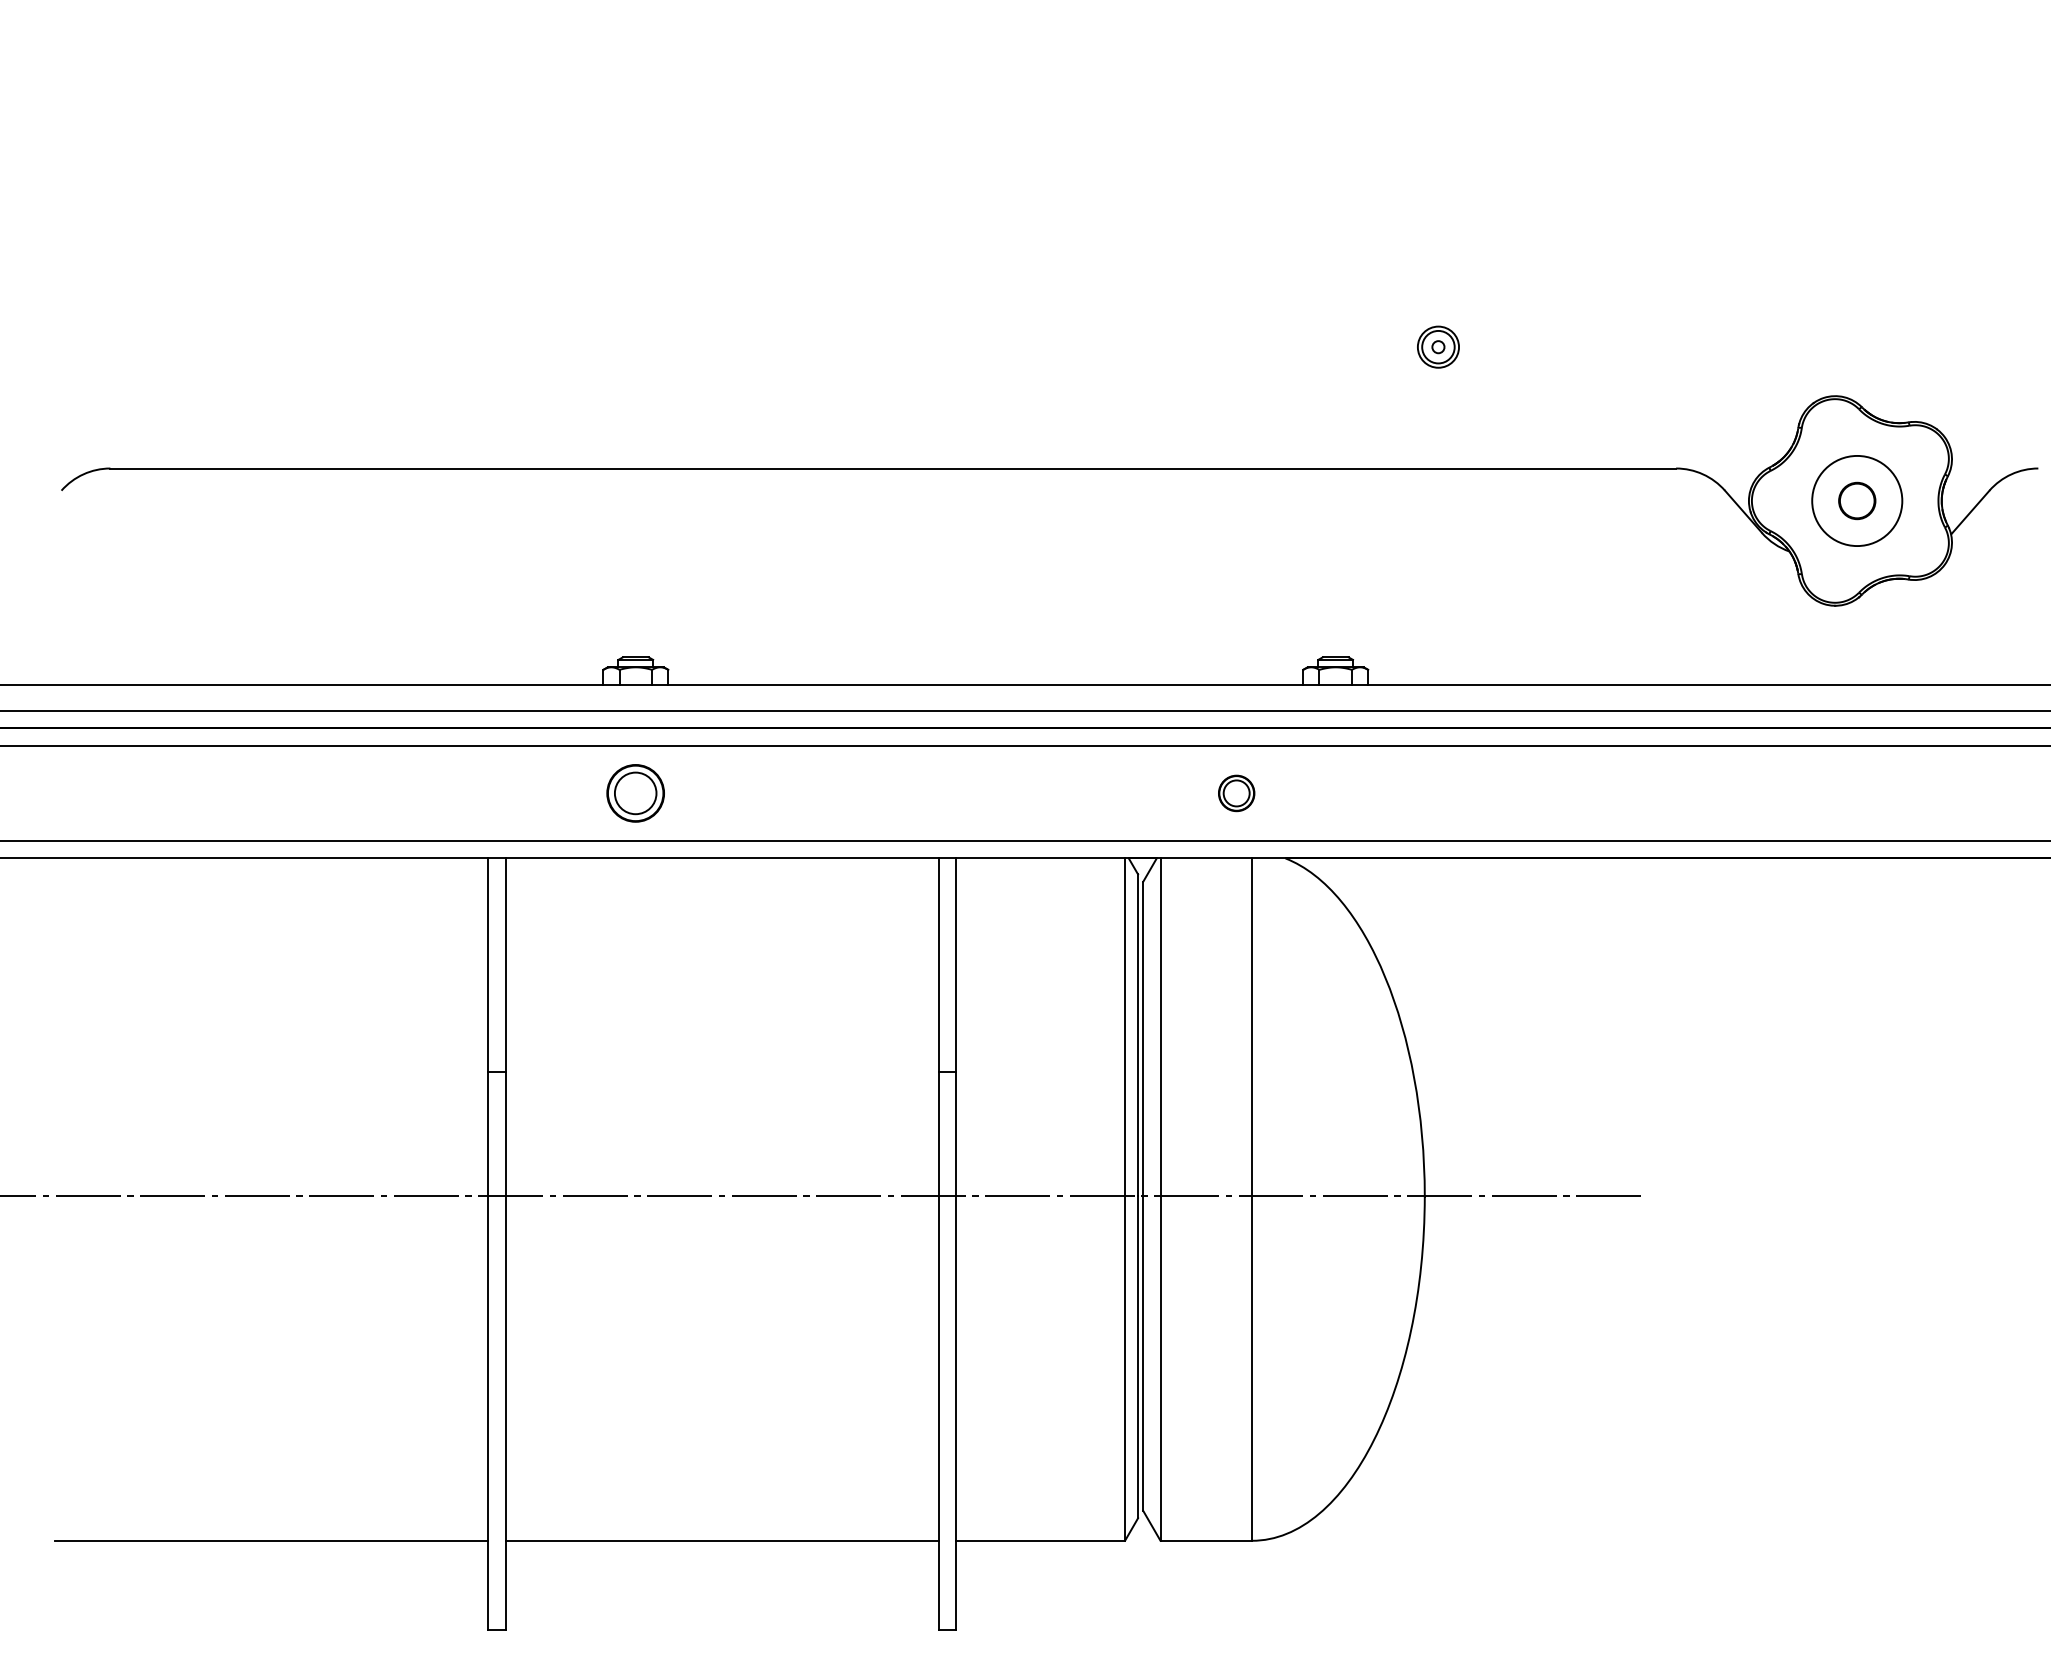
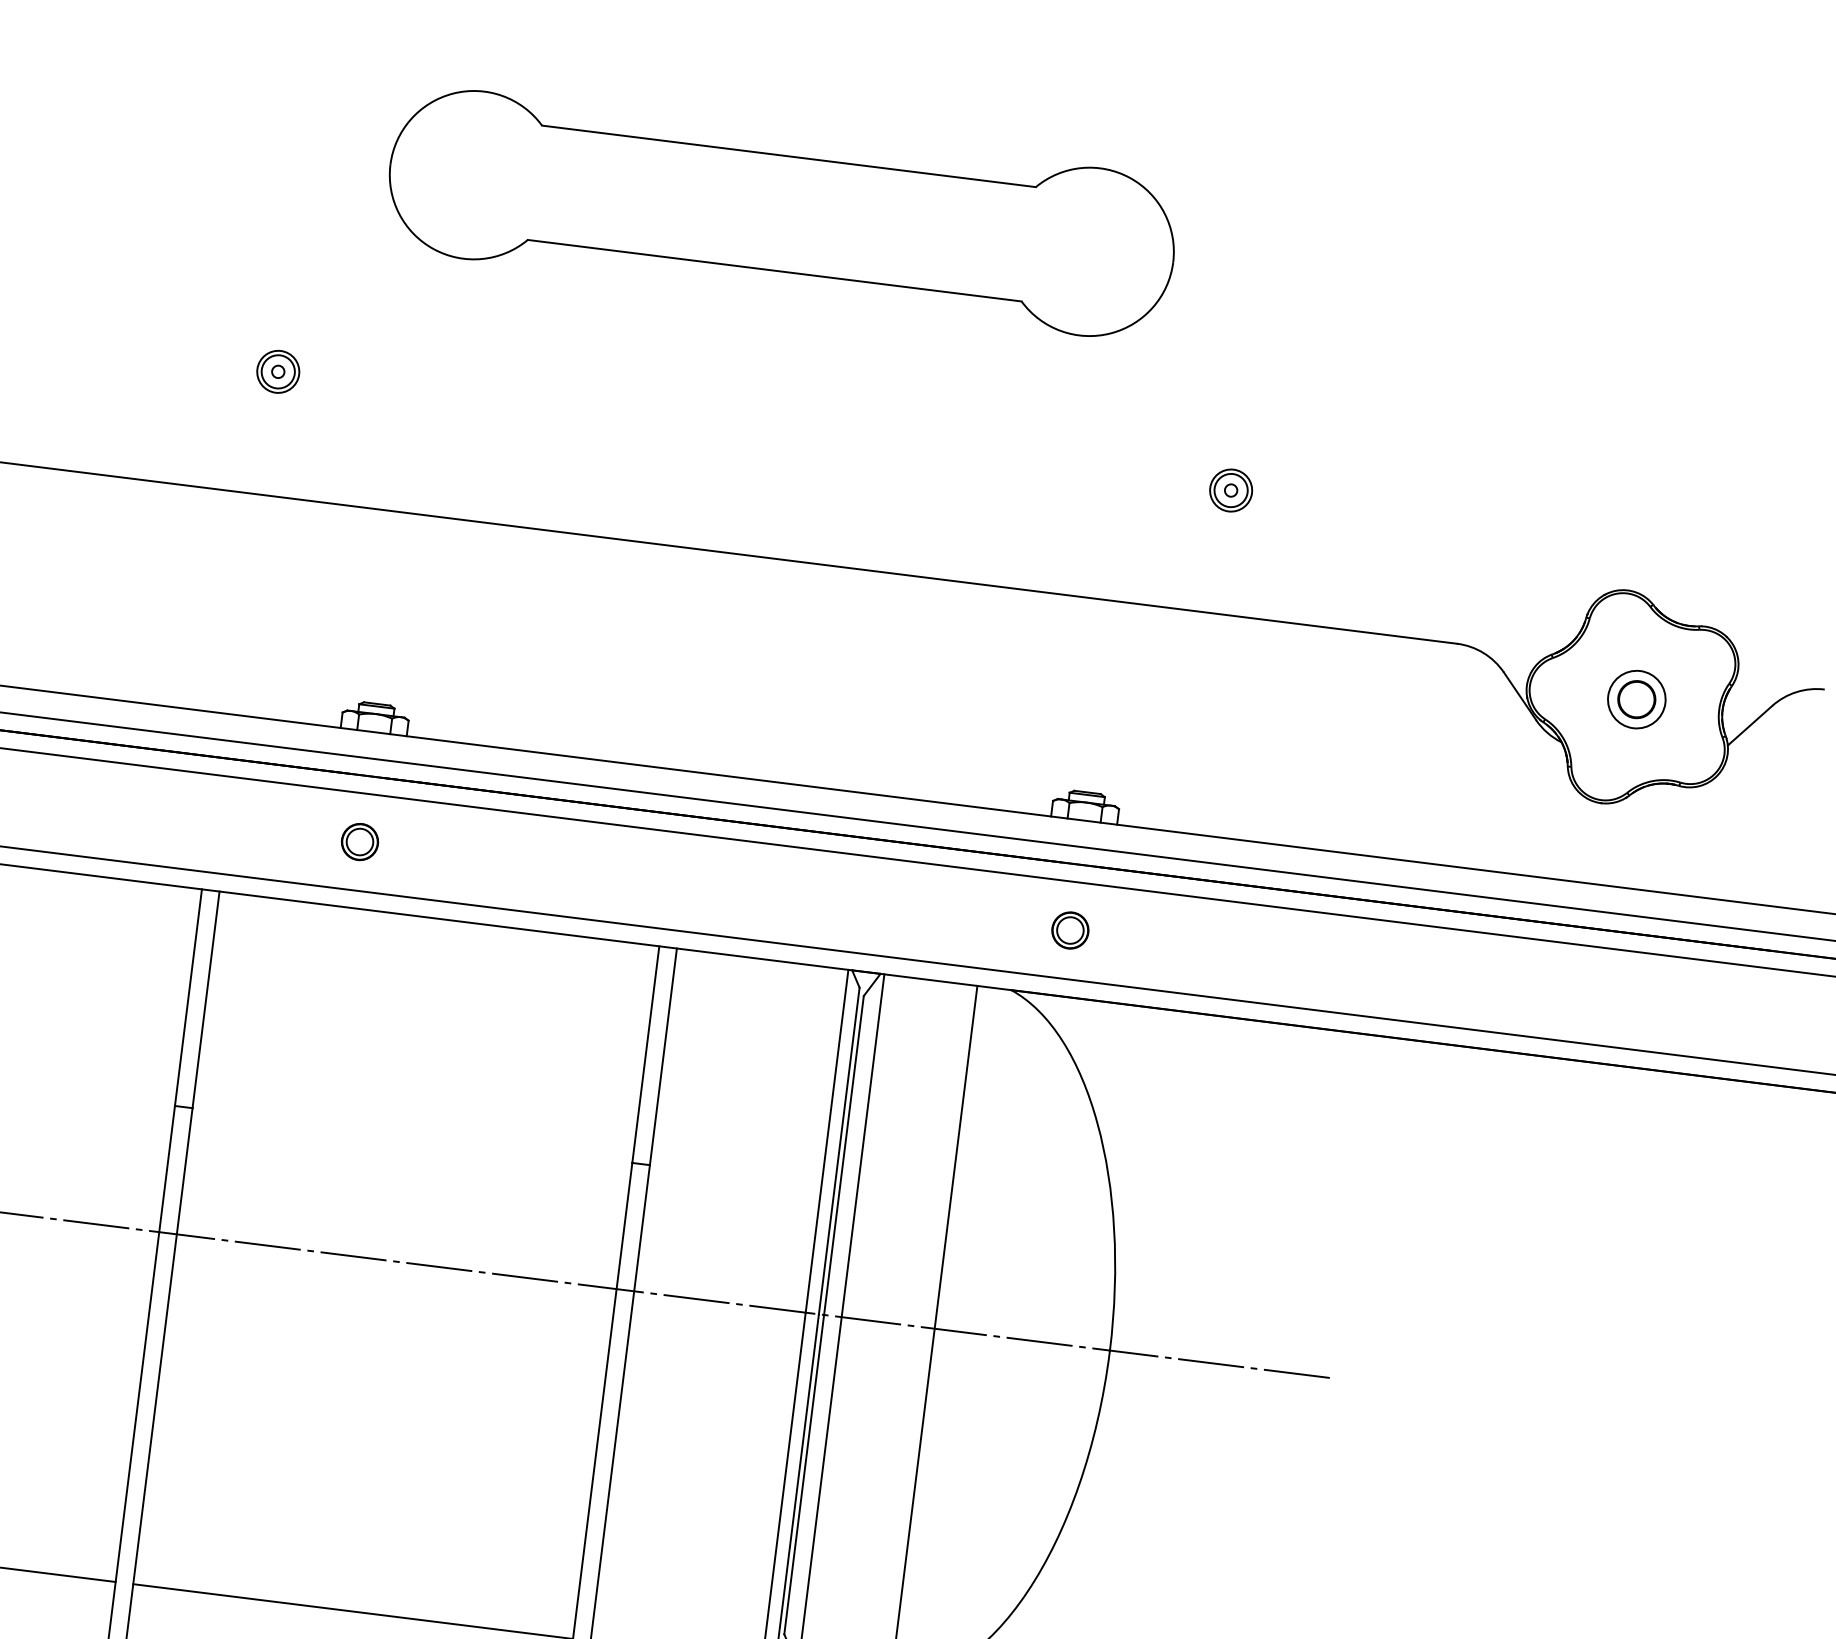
part: (968, 132) -> (781, 213), added
part: (499, 346) -> (278, 371), added
circle: (1857, 500) -> (1637, 699), size x0.62
part: (635, 793) -> (359, 842), size x0.62
part: (1236, 793) -> (1070, 930), moved

